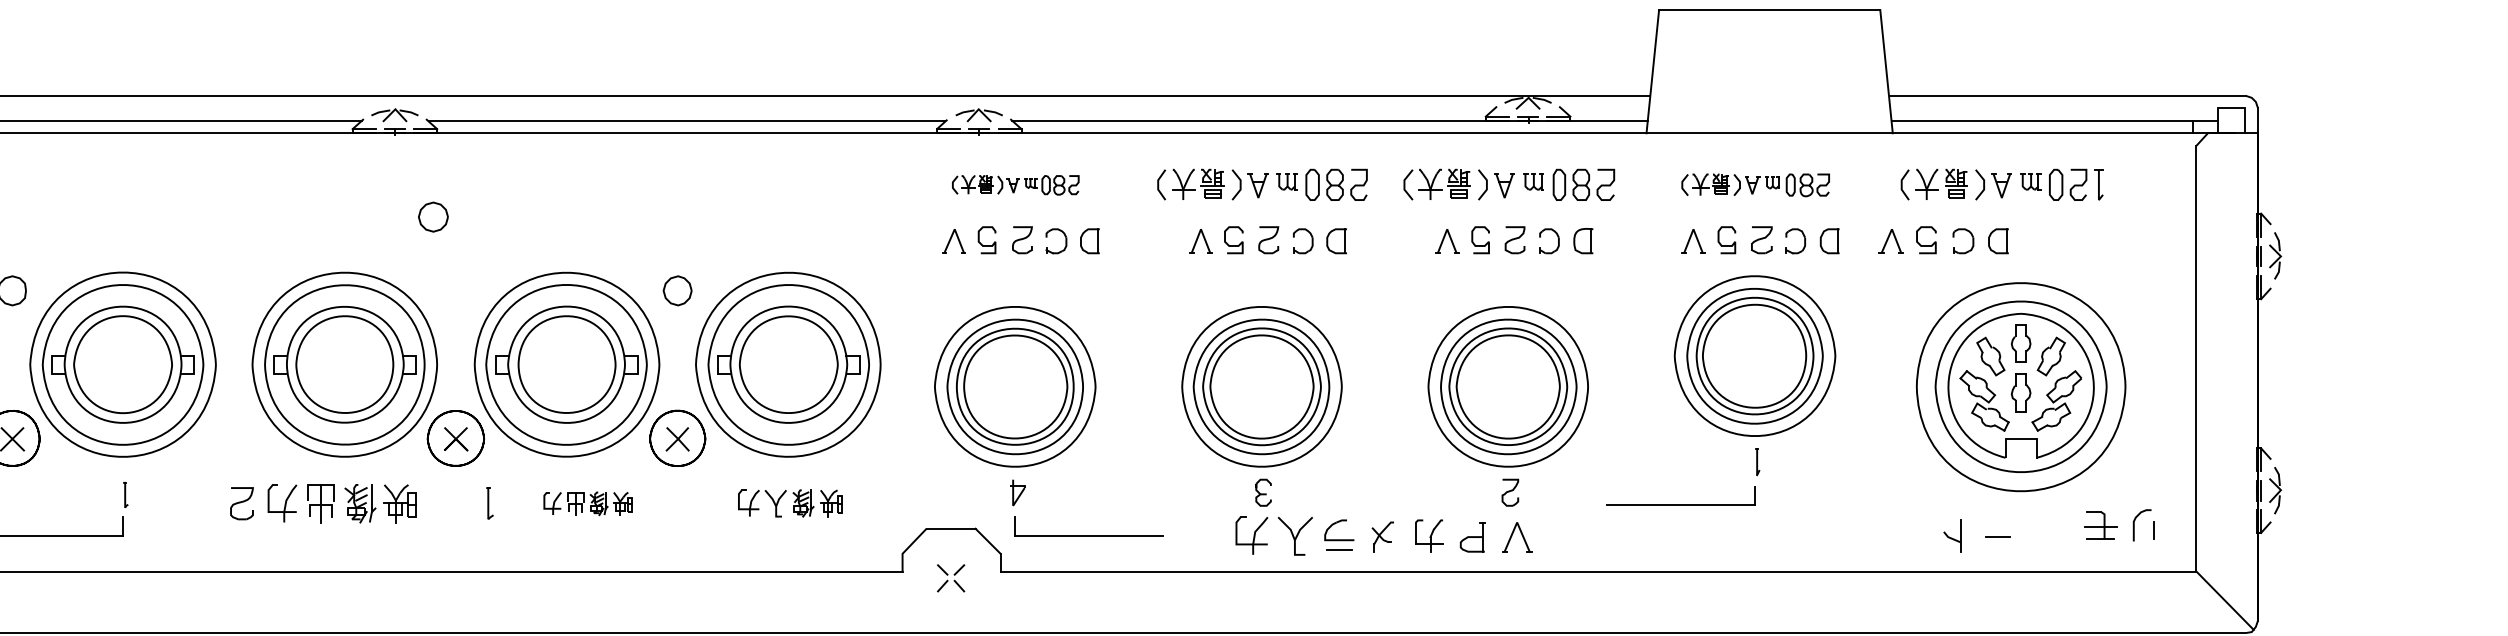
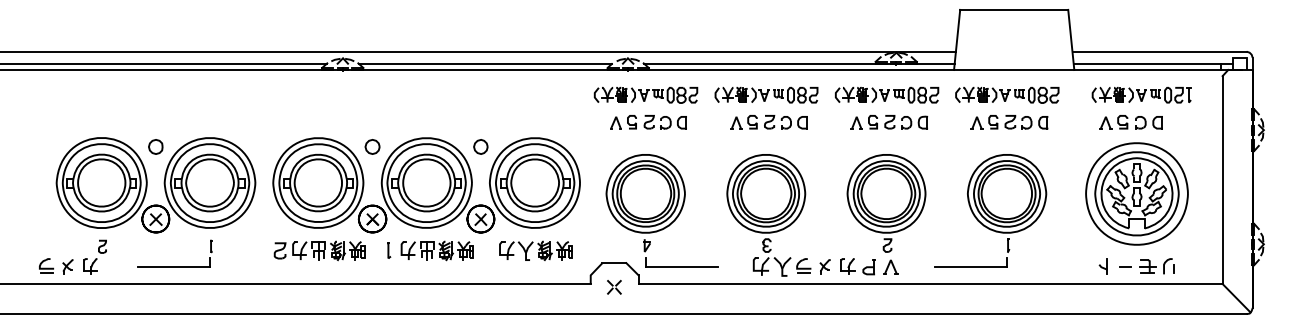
part: (1014, 185) -> (645, 95), size x1.67
part: (1755, 185) -> (1007, 95), size x1.43
part: (2001, 185) -> (1141, 95), moved
part: (433, 216) -> (372, 146), moved
part: (1942, 240) -> (1130, 122), moved
part: (1721, 390) -> (990, 210), moved
part: (322, 502) -> (319, 250), moved
part: (586, 502) -> (436, 250), size x1.67
part: (789, 502) -> (535, 250), size x1.43
part: (2118, 525) -> (1156, 266), moved

